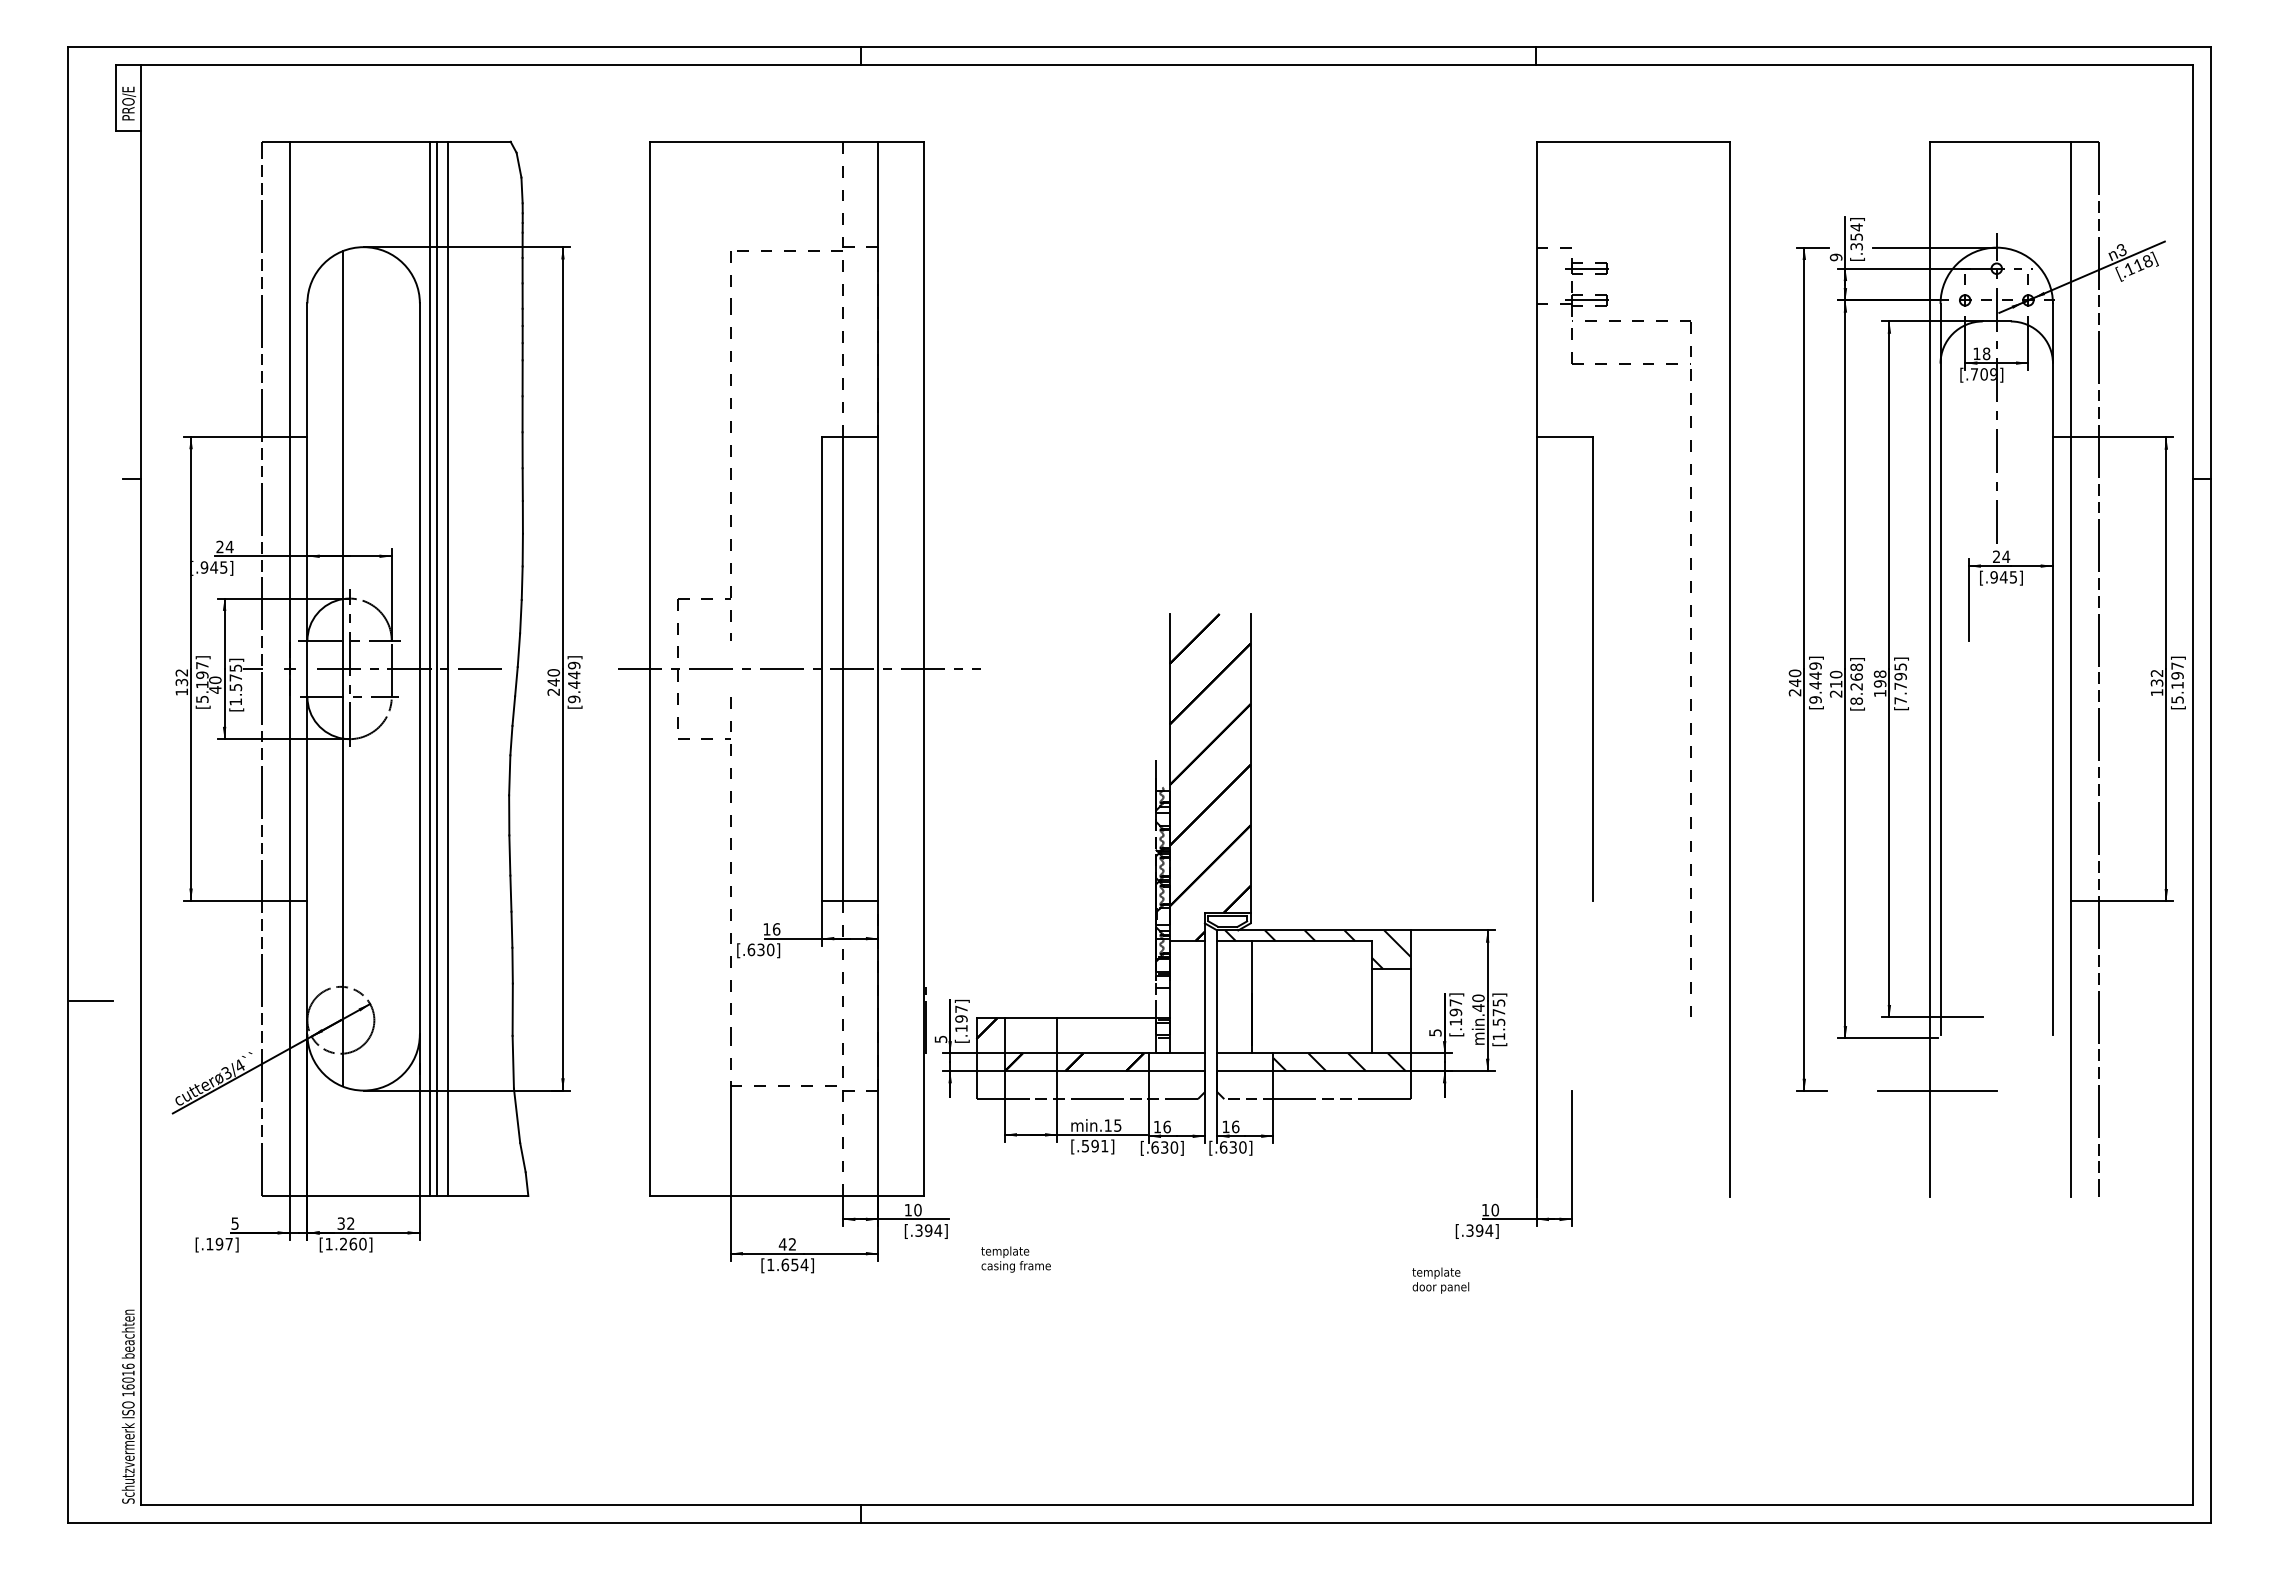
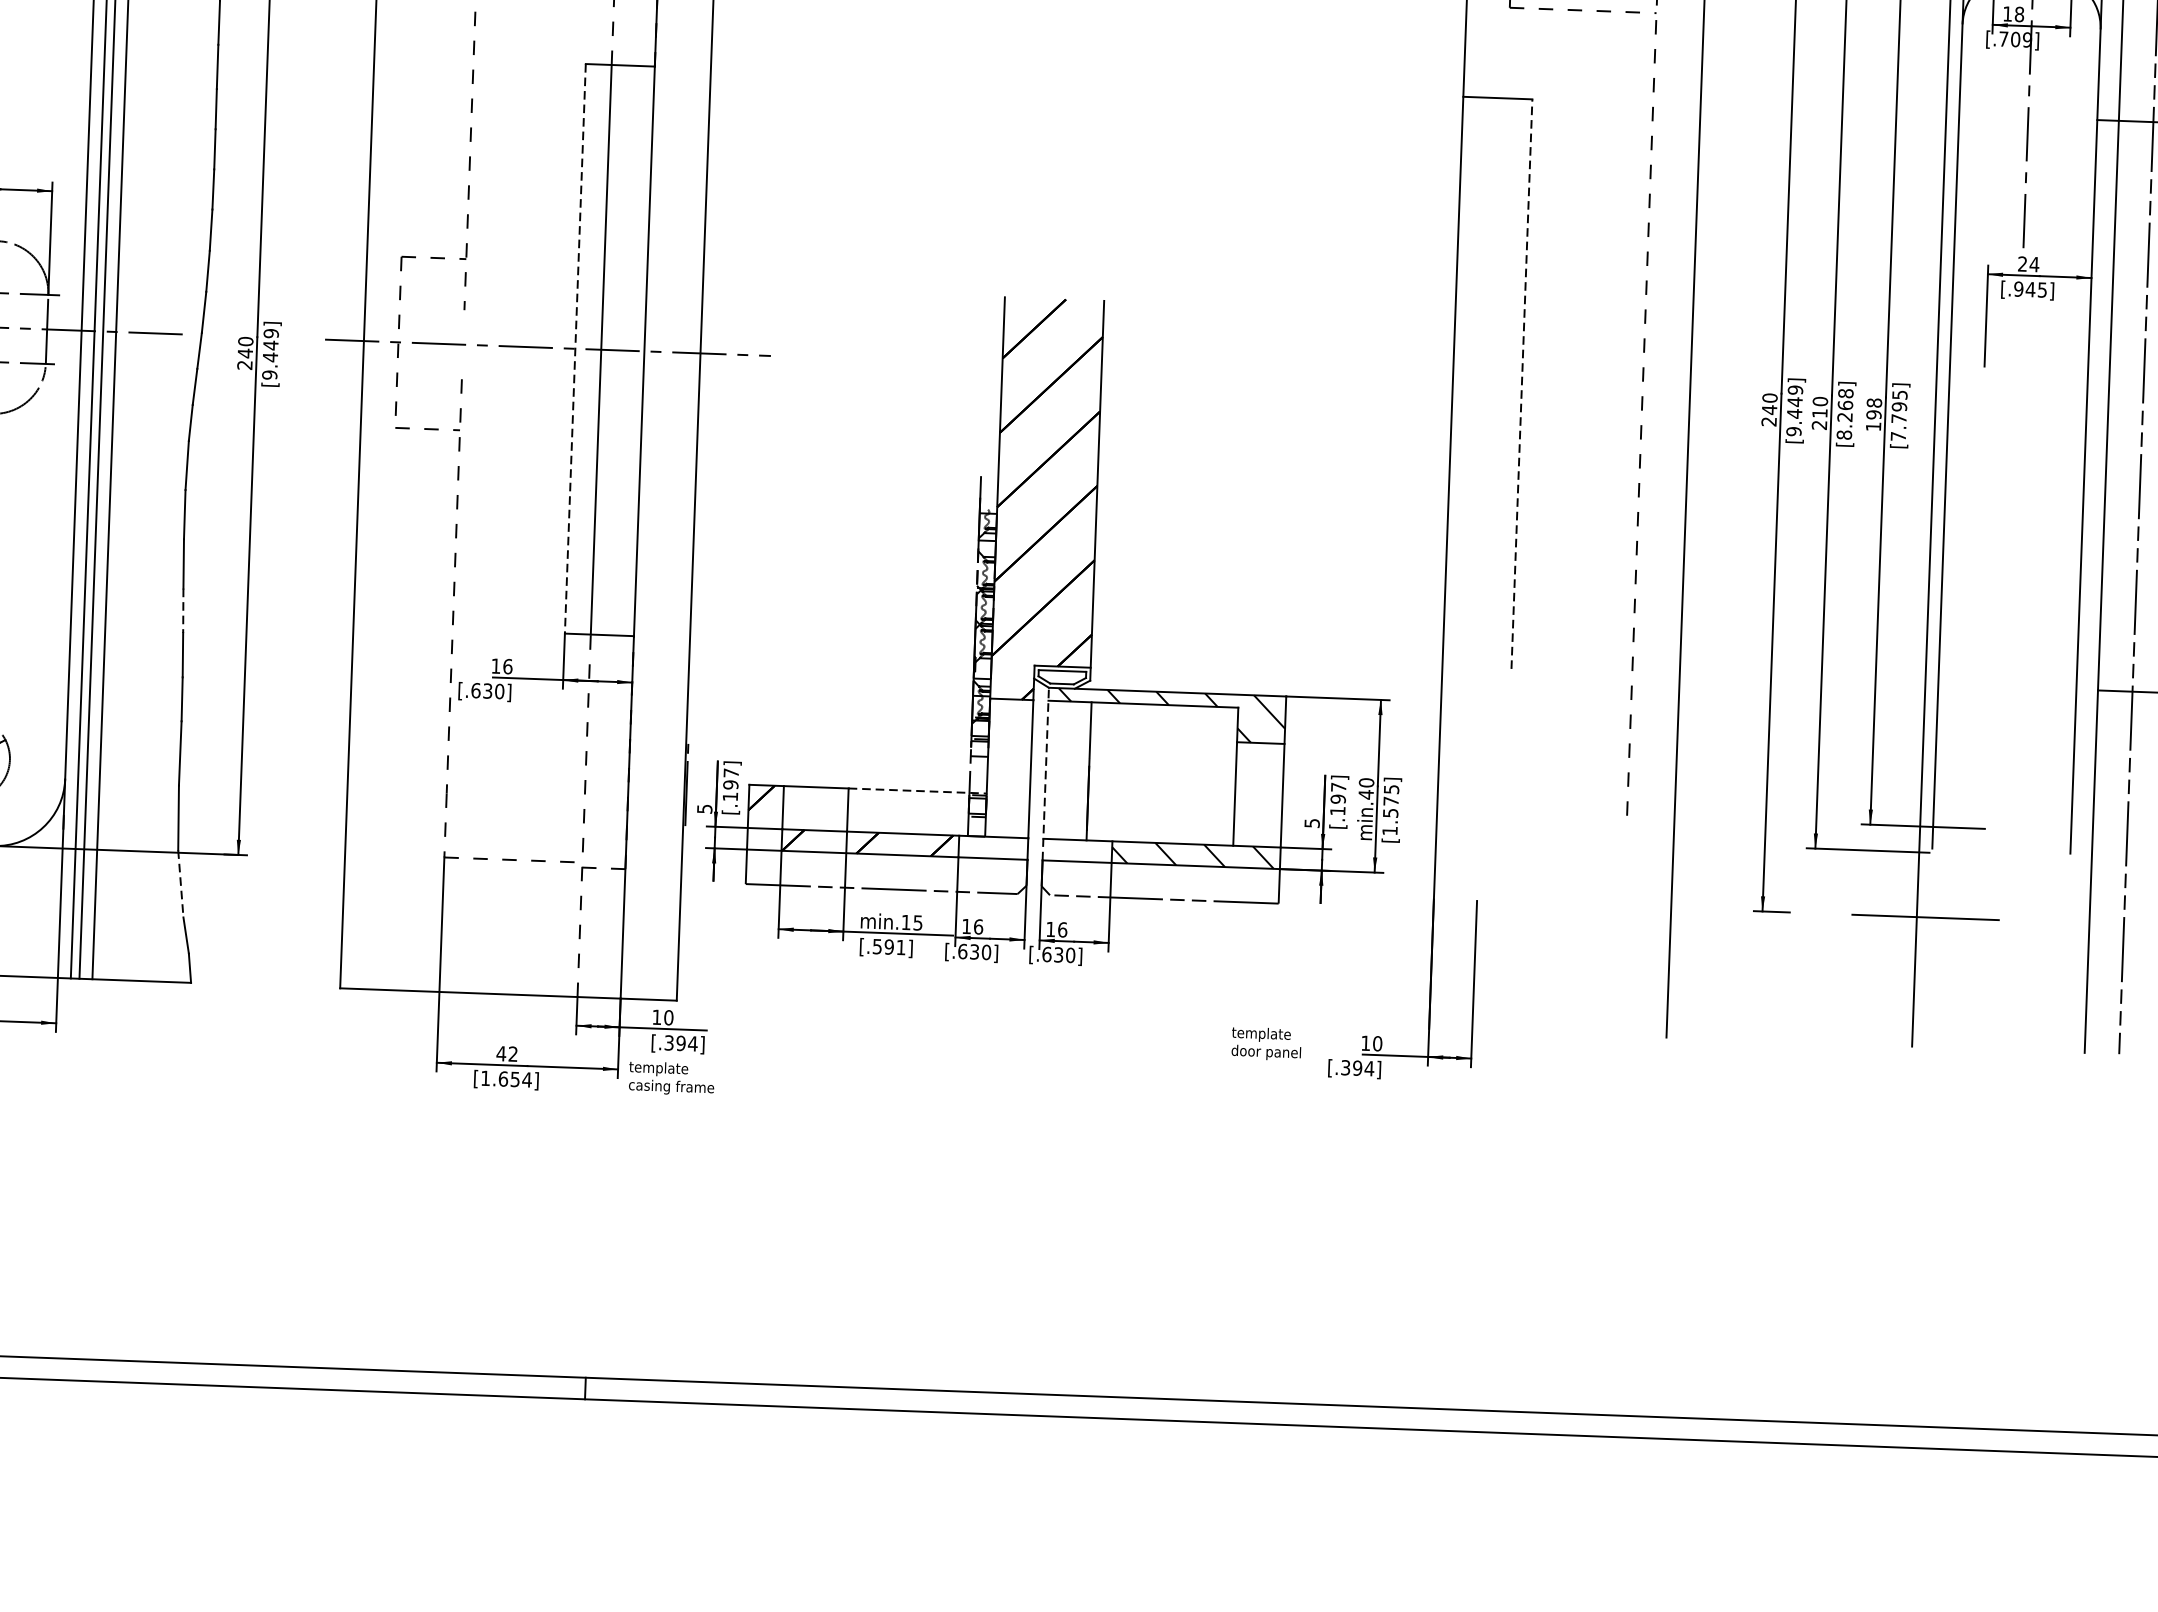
line: (821, 668) -> (574, 348), solid -> dashed
line: (1592, 669) -> (1521, 384), solid -> dashed
line: (510, 894) -> (182, 611), solid -> dashed
line: (1217, 1000) -> (1046, 773), solid -> dashed
line: (1114, 1018) -> (918, 791), solid -> dashed
line: (517, 1116) -> (181, 884), solid -> dashed
text: (1015, 1259) -> (670, 1078), moved
text: (1440, 1280) -> (1266, 1043), moved

